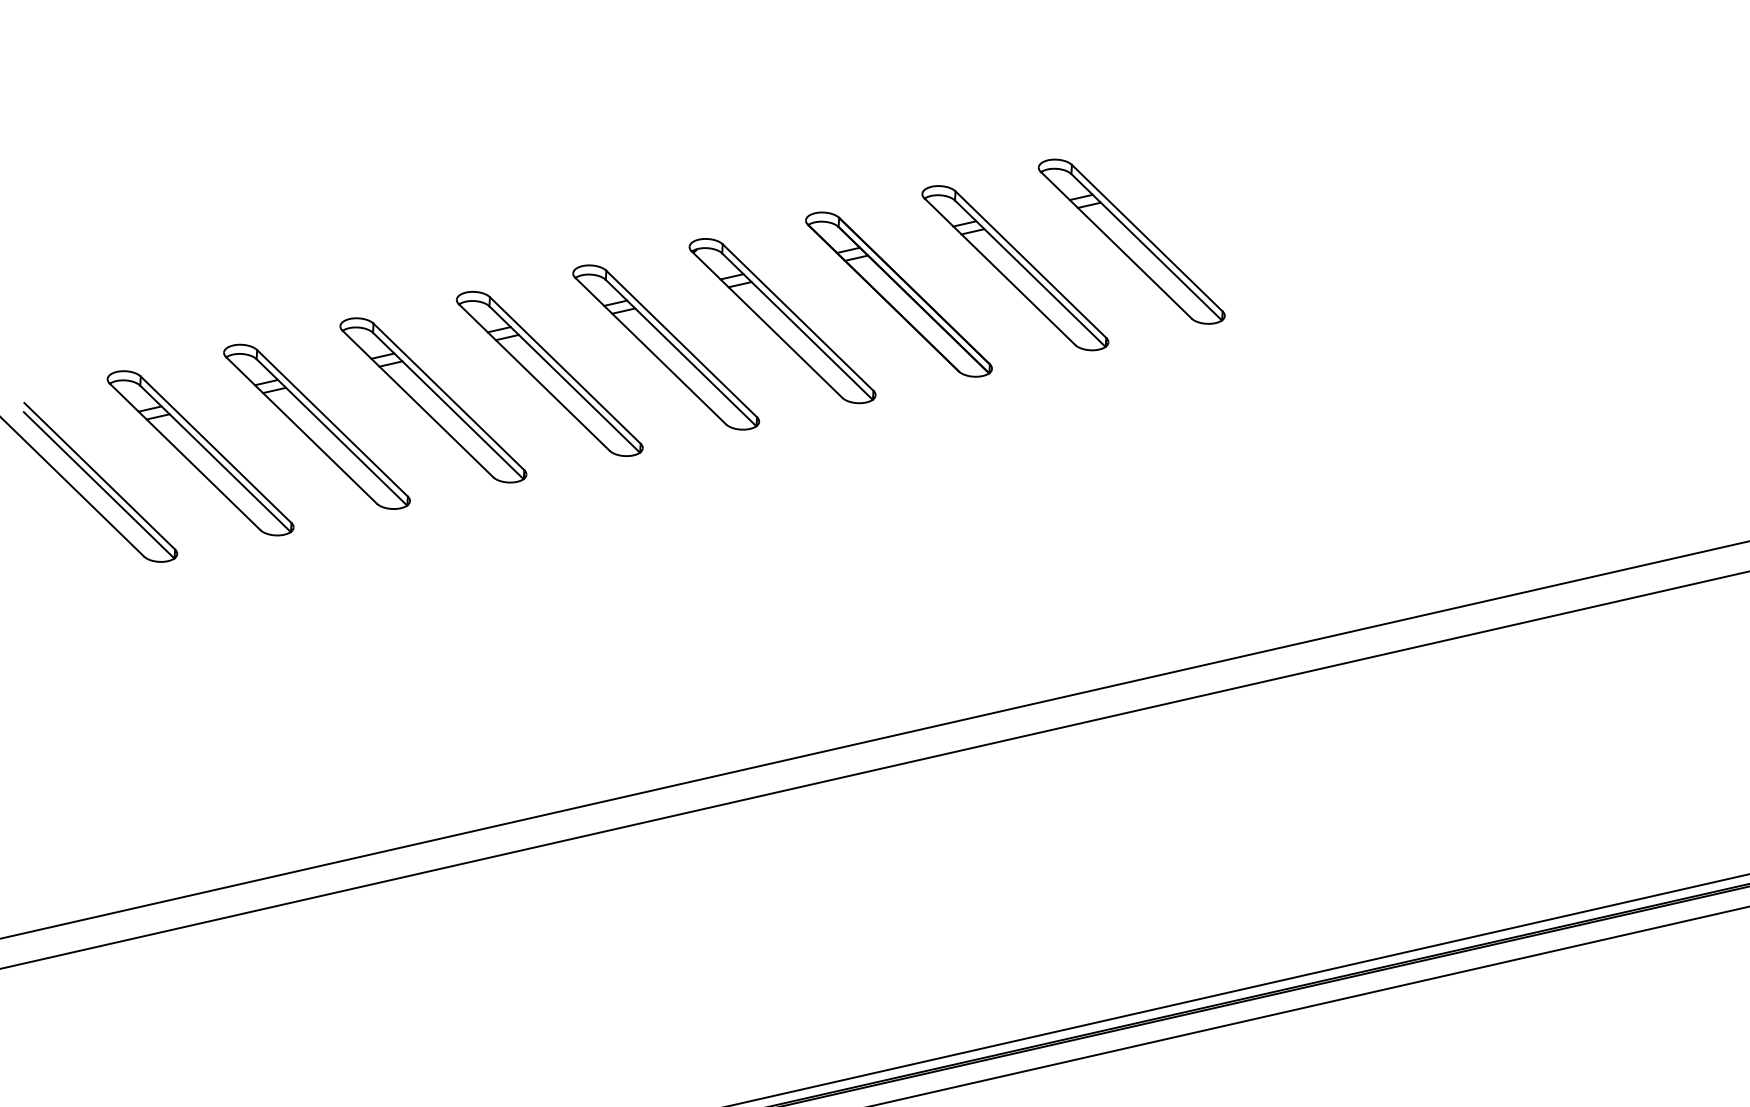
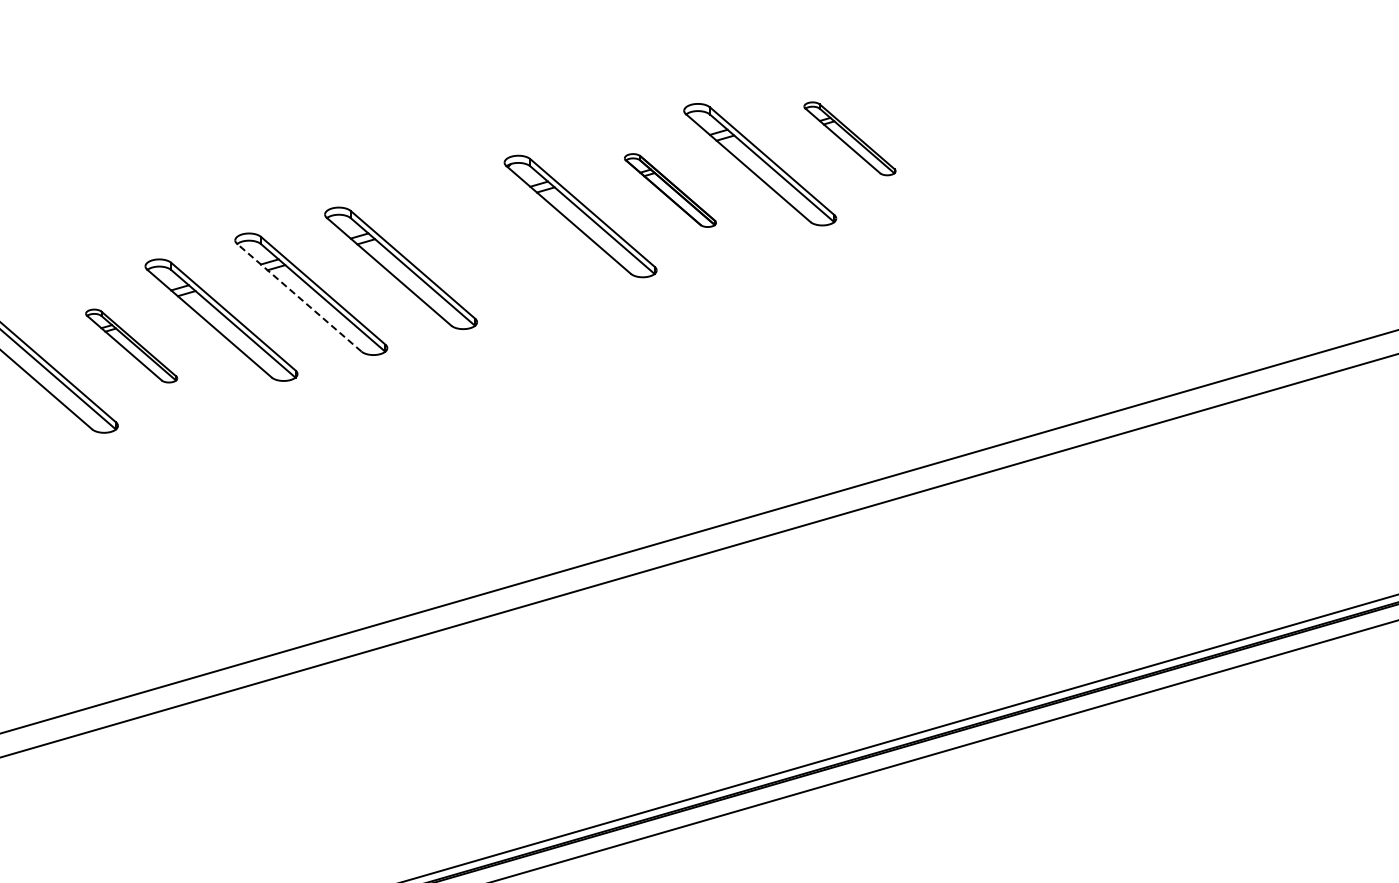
part: (1131, 241) -> (849, 138), size x0.6
part: (899, 294) -> (670, 190), size x0.6
part: (665, 347) -> (490, 242), removed
line: (416, 403) -> (298, 297), solid -> dashed
part: (200, 452) -> (131, 345), size x0.6

